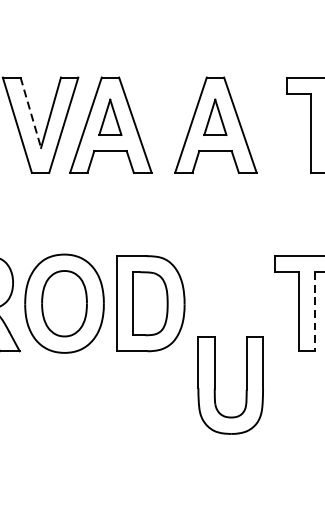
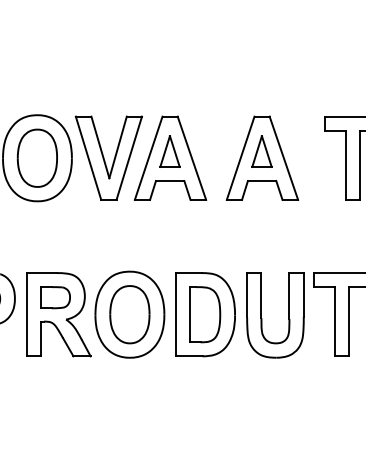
line: (30, 112) -> (100, 147), dashed -> solid
line: (315, 311) -> (349, 321), dashed -> solid
part: (245, 385) -> (288, 315), moved

